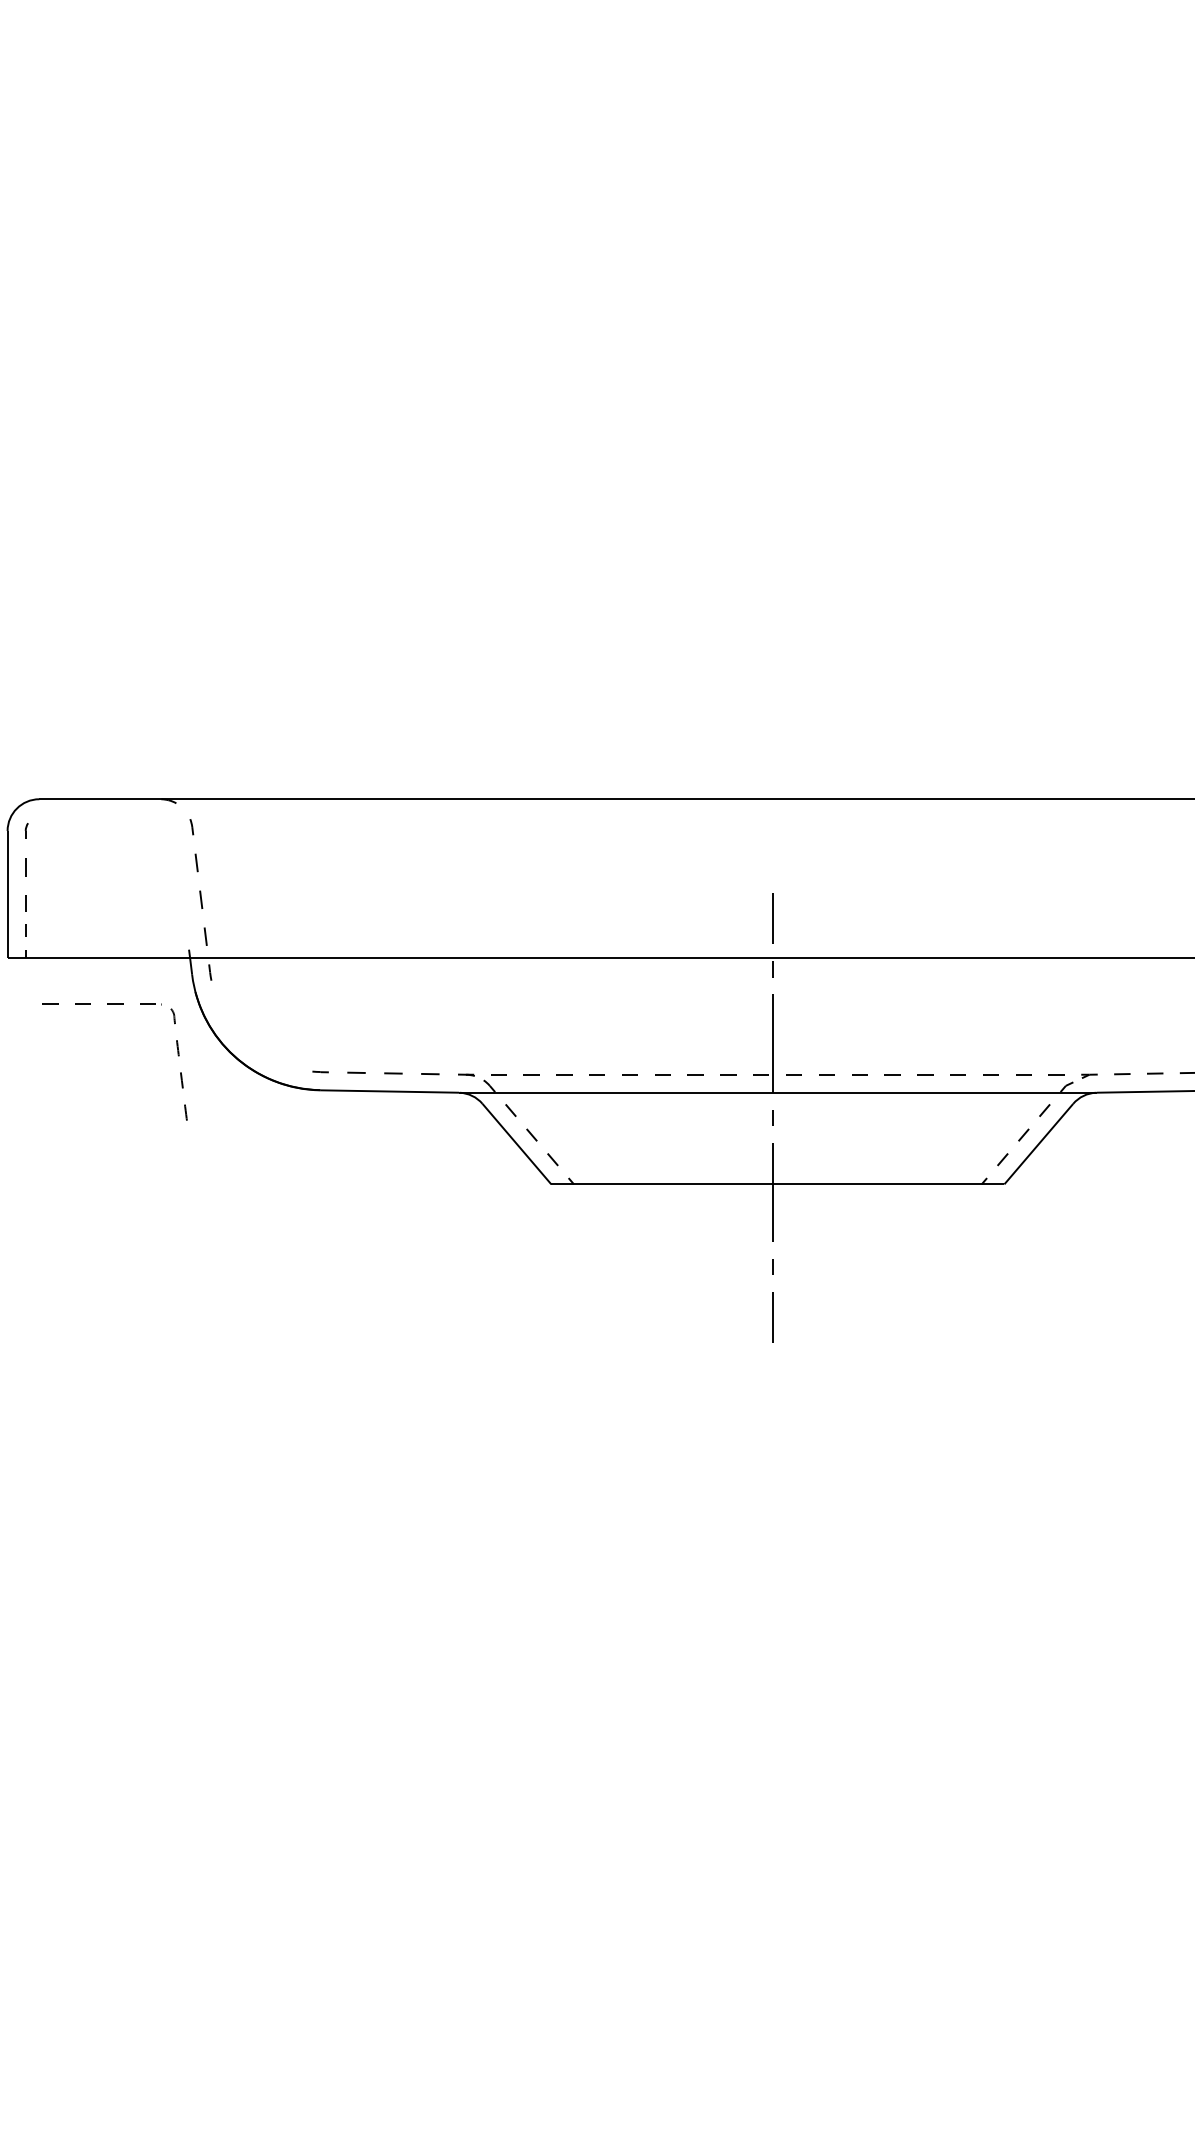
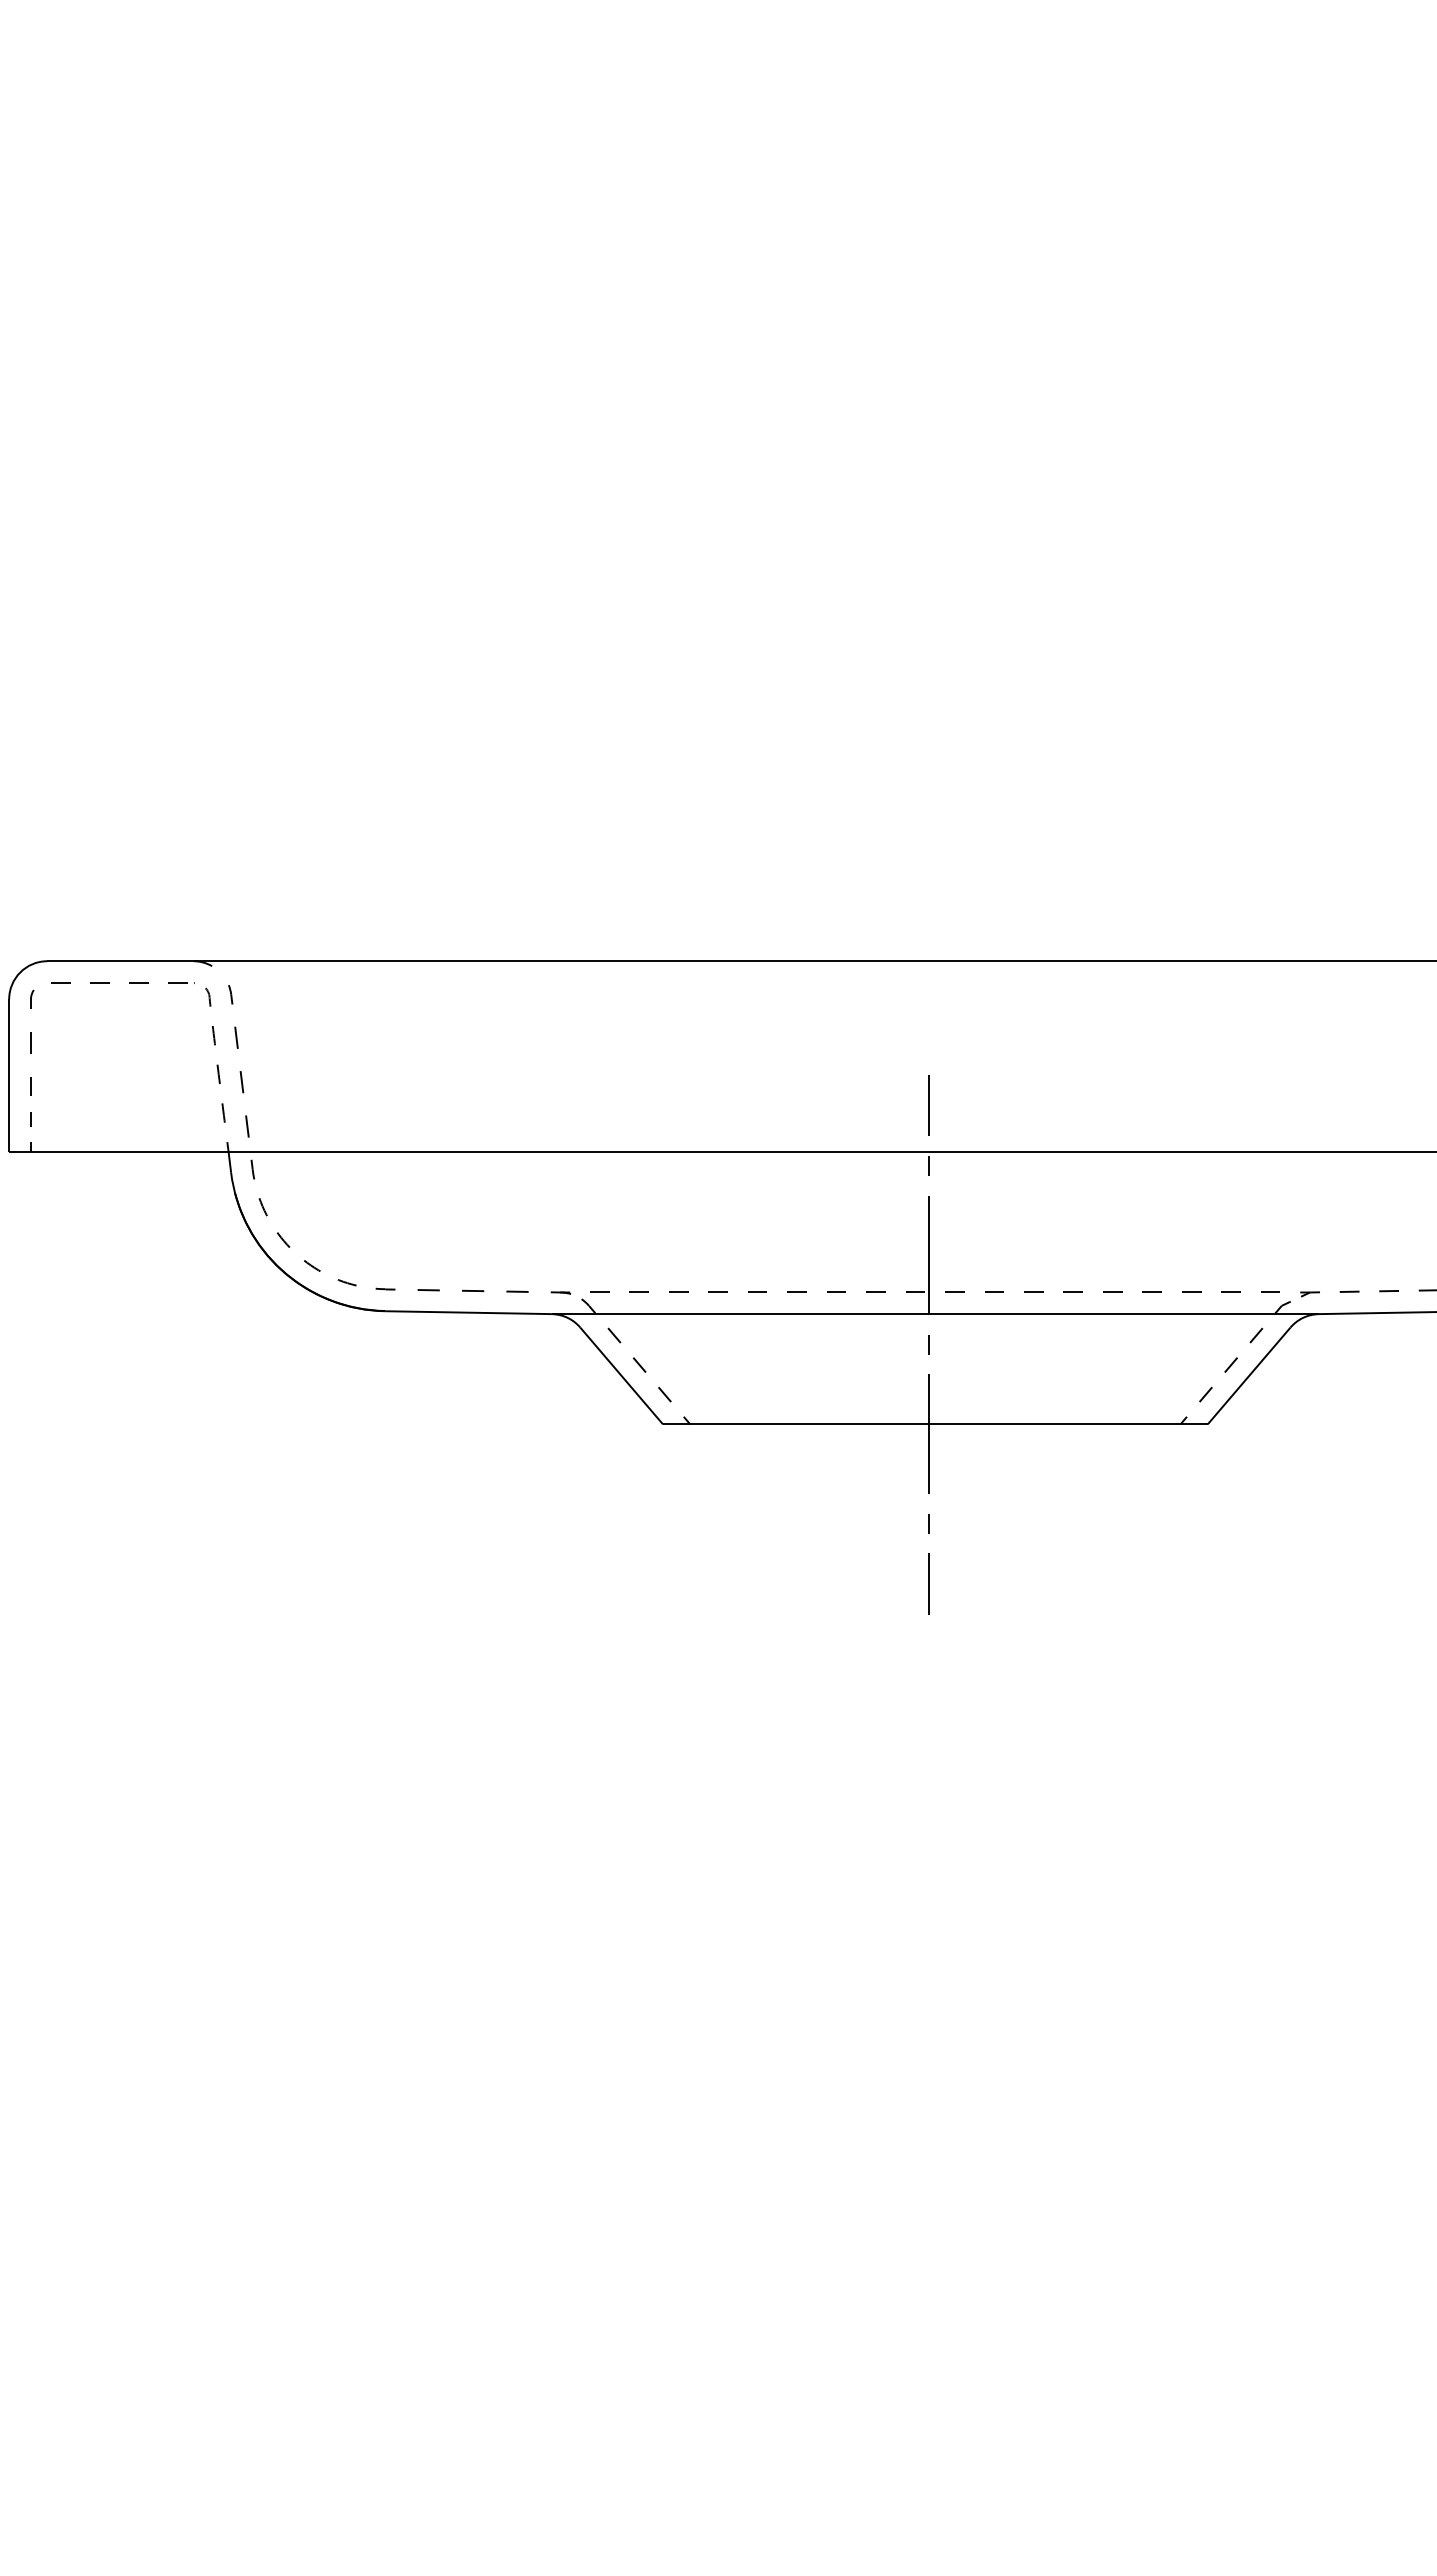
part: (115, 1004) -> (138, 983), moved
part: (241, 1036) -> (290, 1246), added

